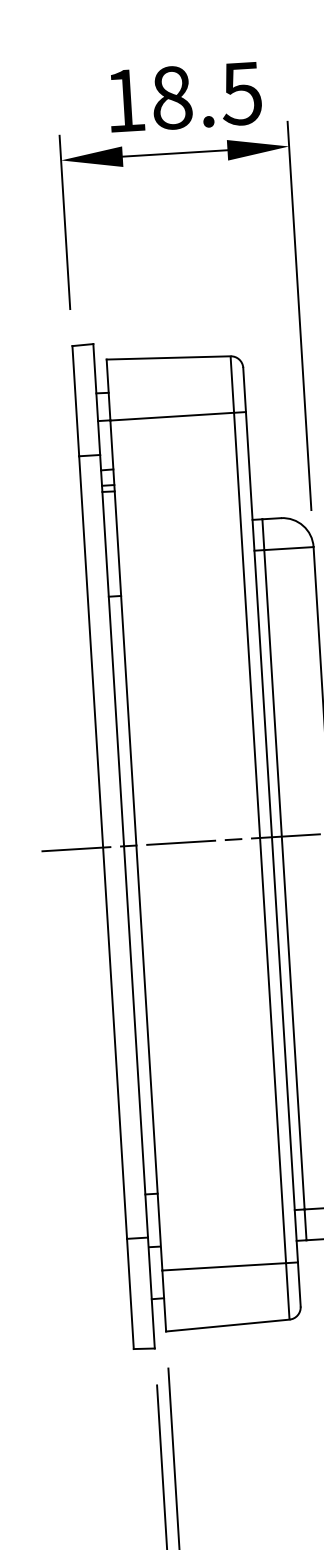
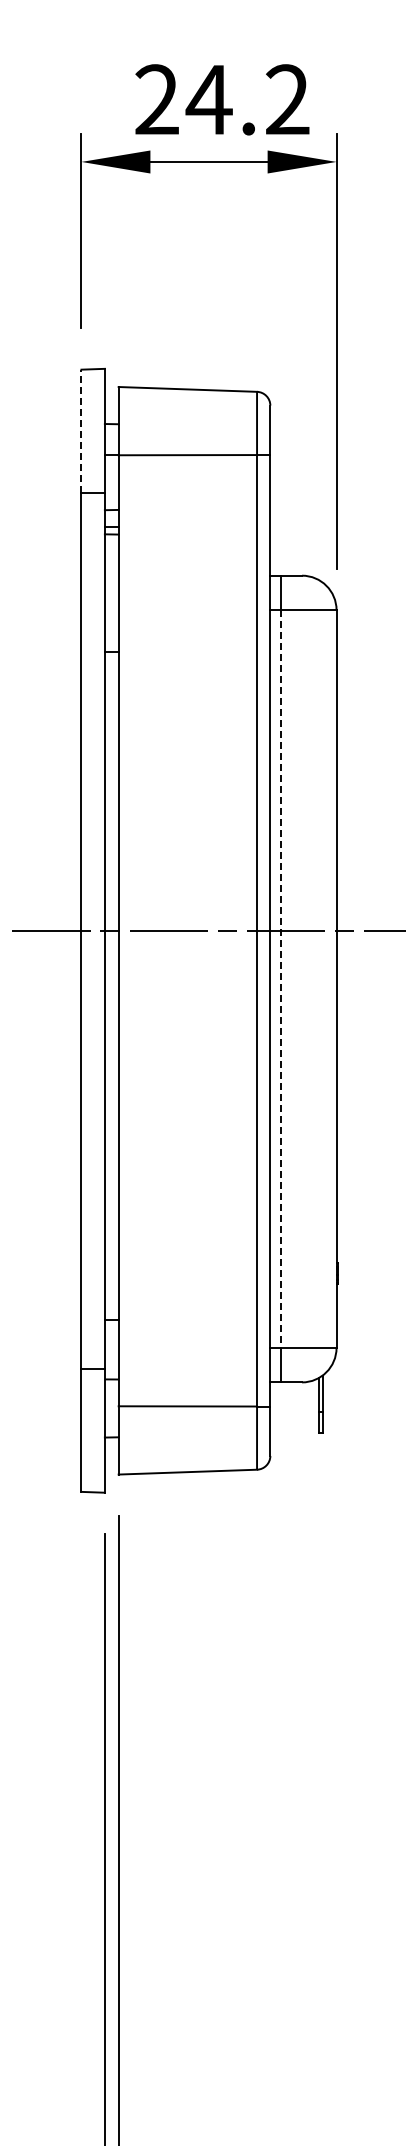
text: (183, 96) -> (222, 99), 18.5 -> 24.2
line: (75, 401) -> (81, 431), solid -> dashed
line: (284, 880) -> (281, 979), solid -> dashed

